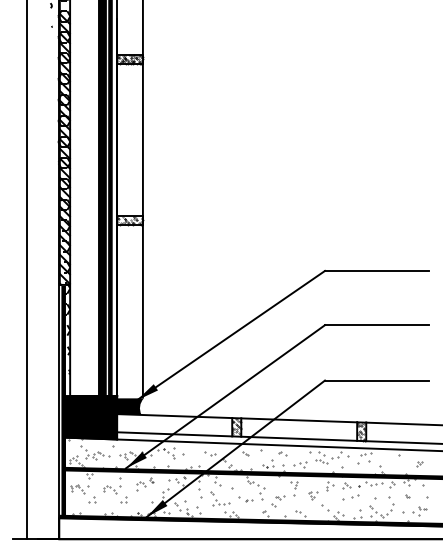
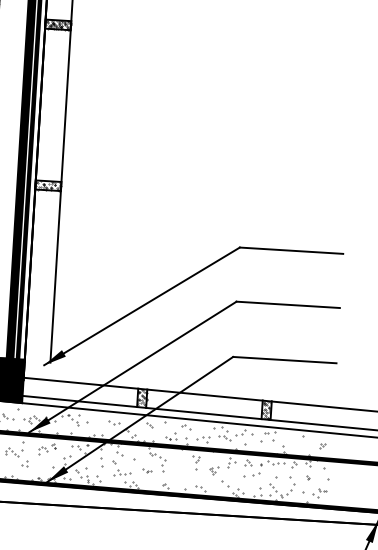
fill: (127, 406) -> (34, 370), removed
part: (245, 499) -> (146, 470), size x0.6
part: (278, 501) -> (179, 474), removed

